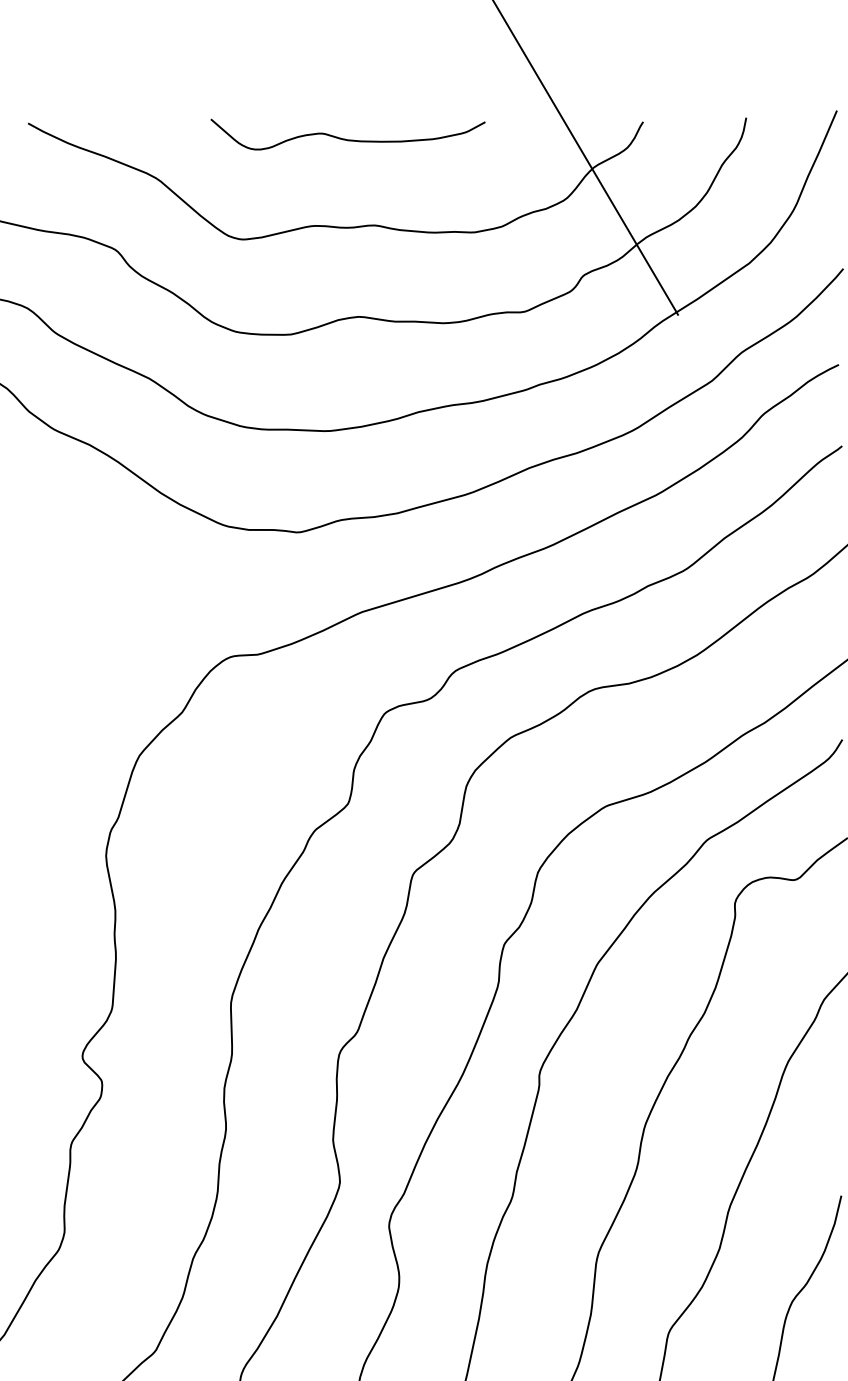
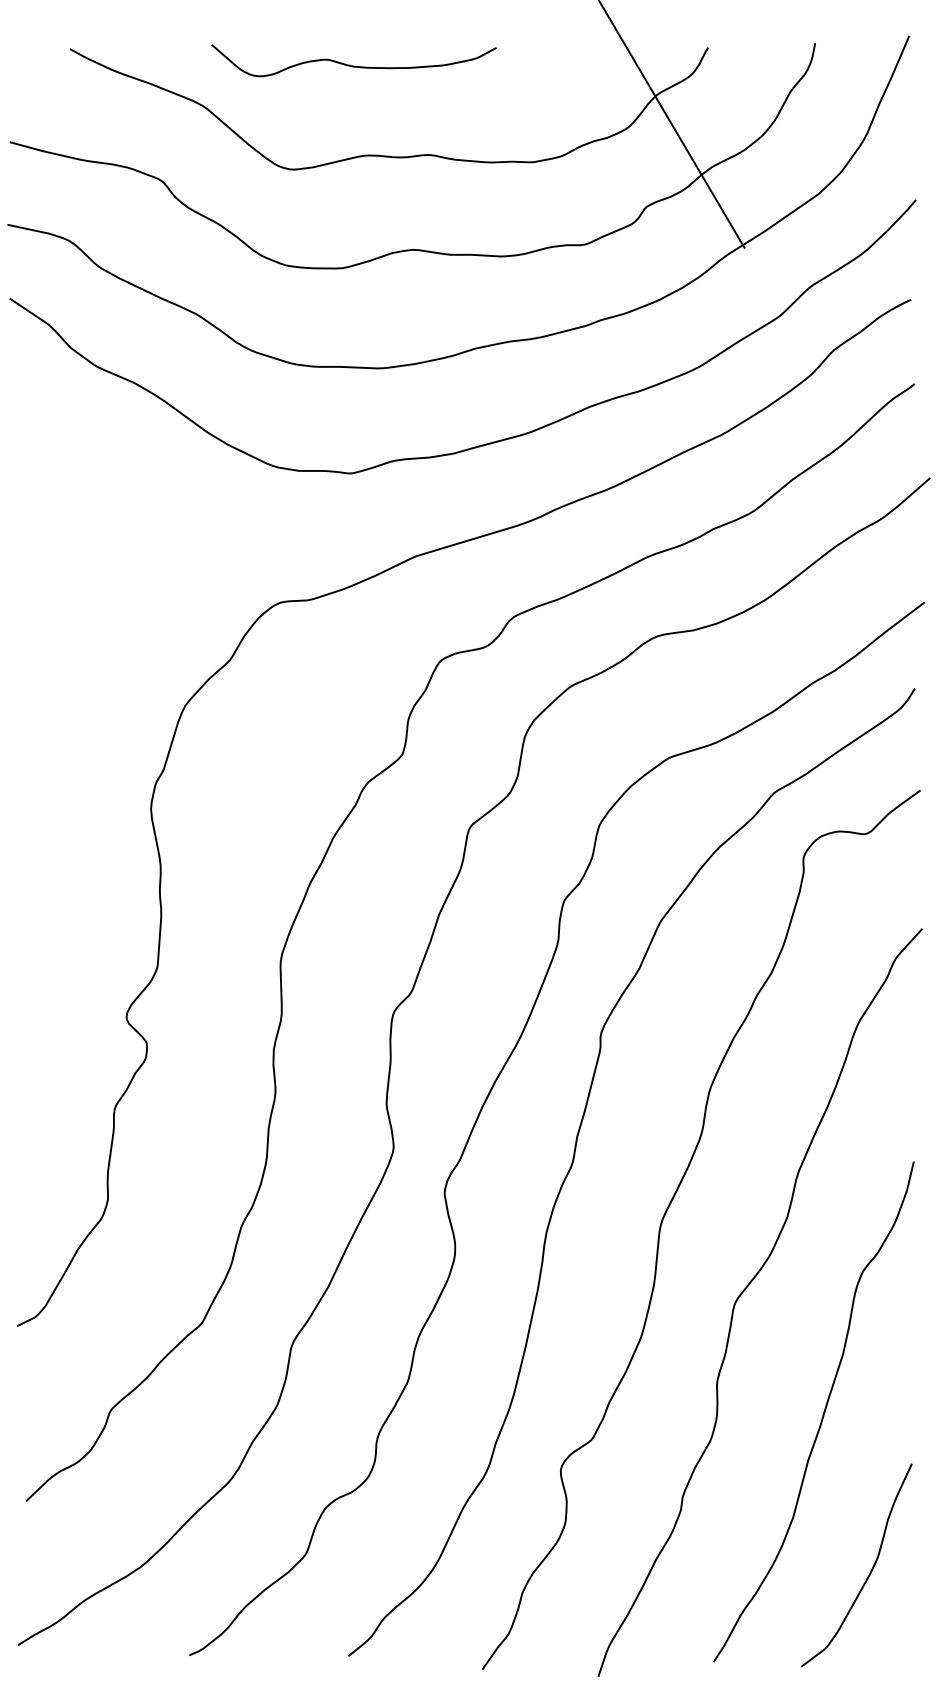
curve: (347, 139) -> (353, 65), moved

